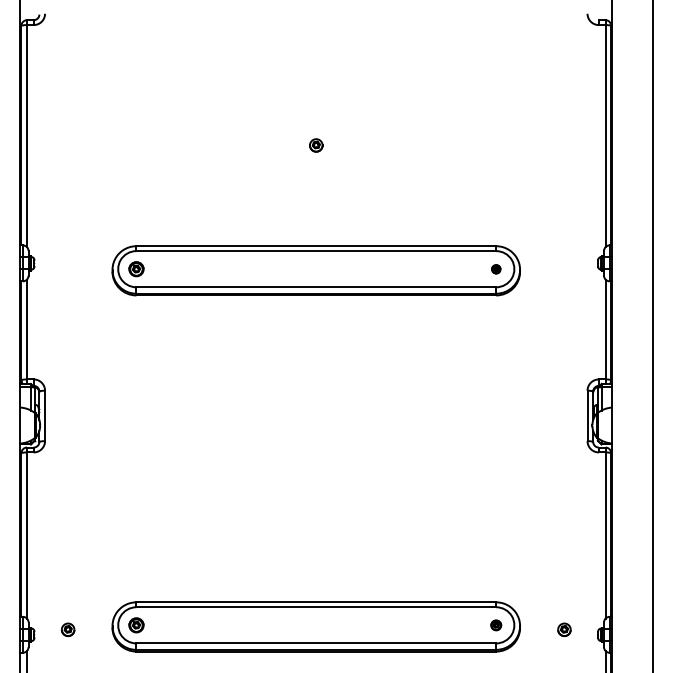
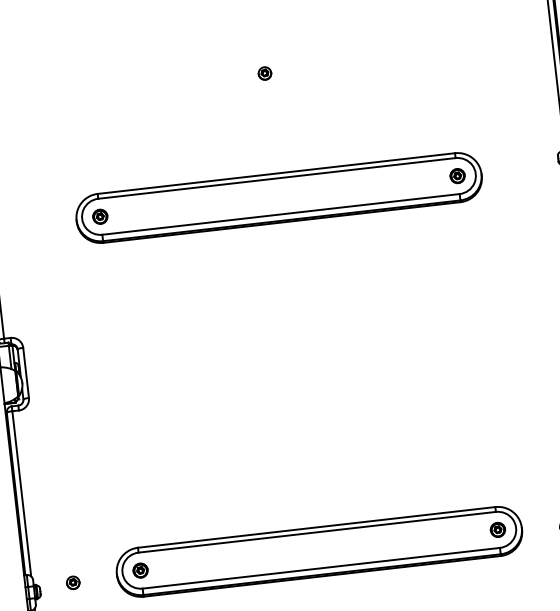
part: (496, 269) -> (458, 176), size x1.67
part: (496, 625) -> (498, 530), size x1.43

